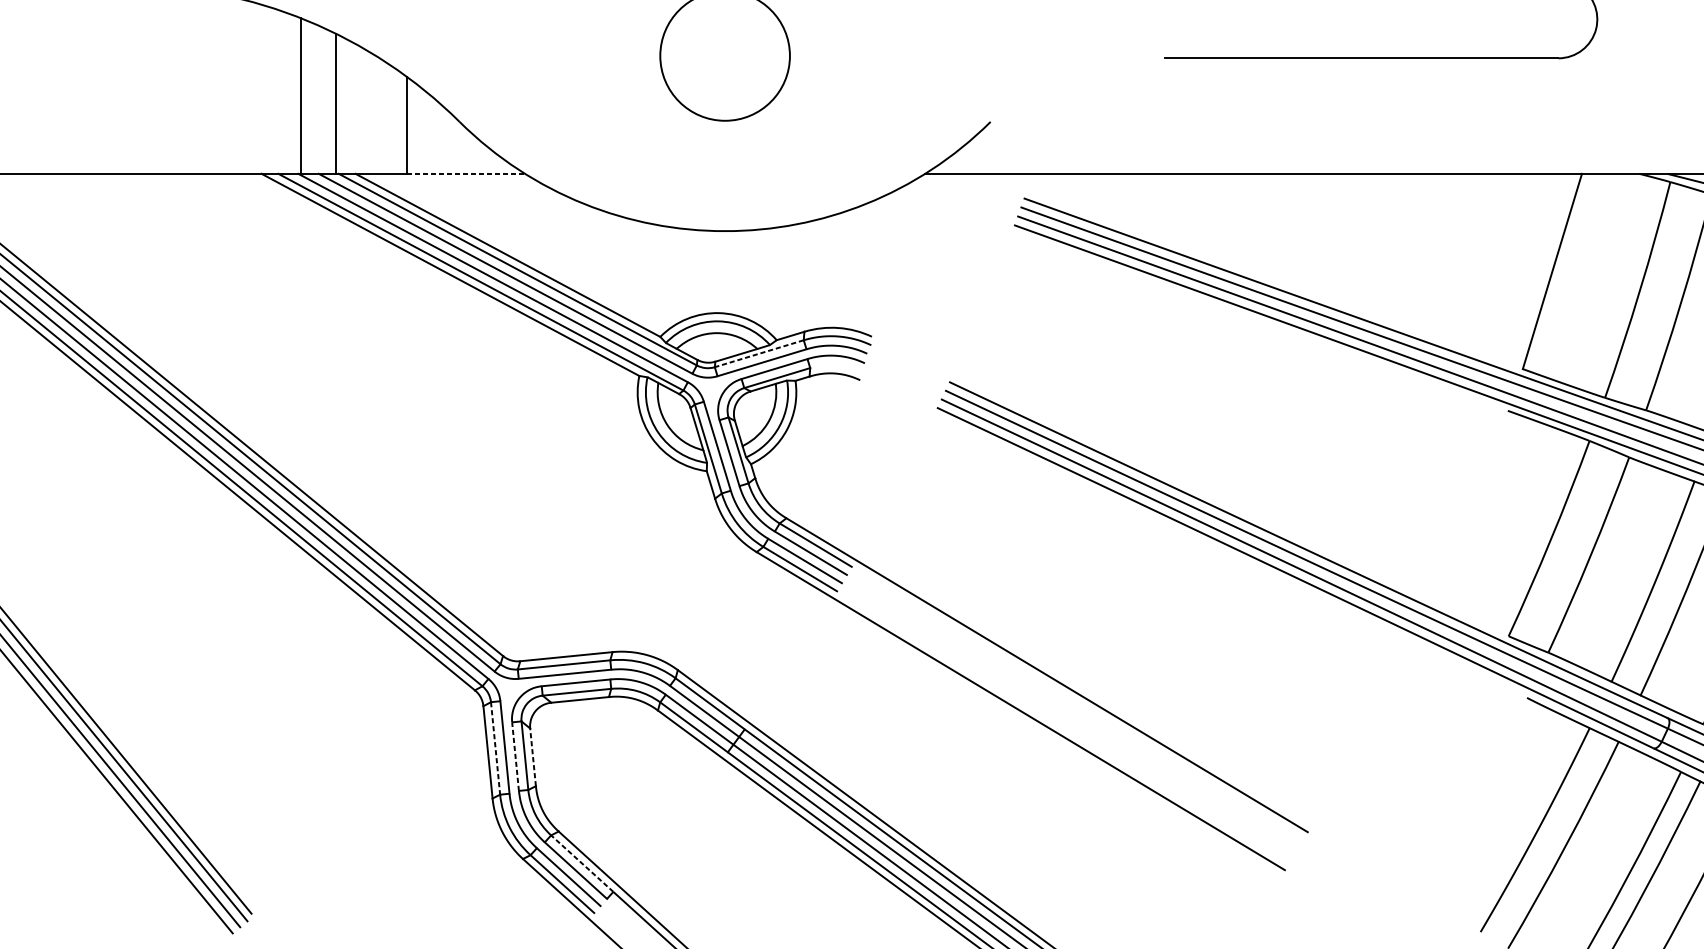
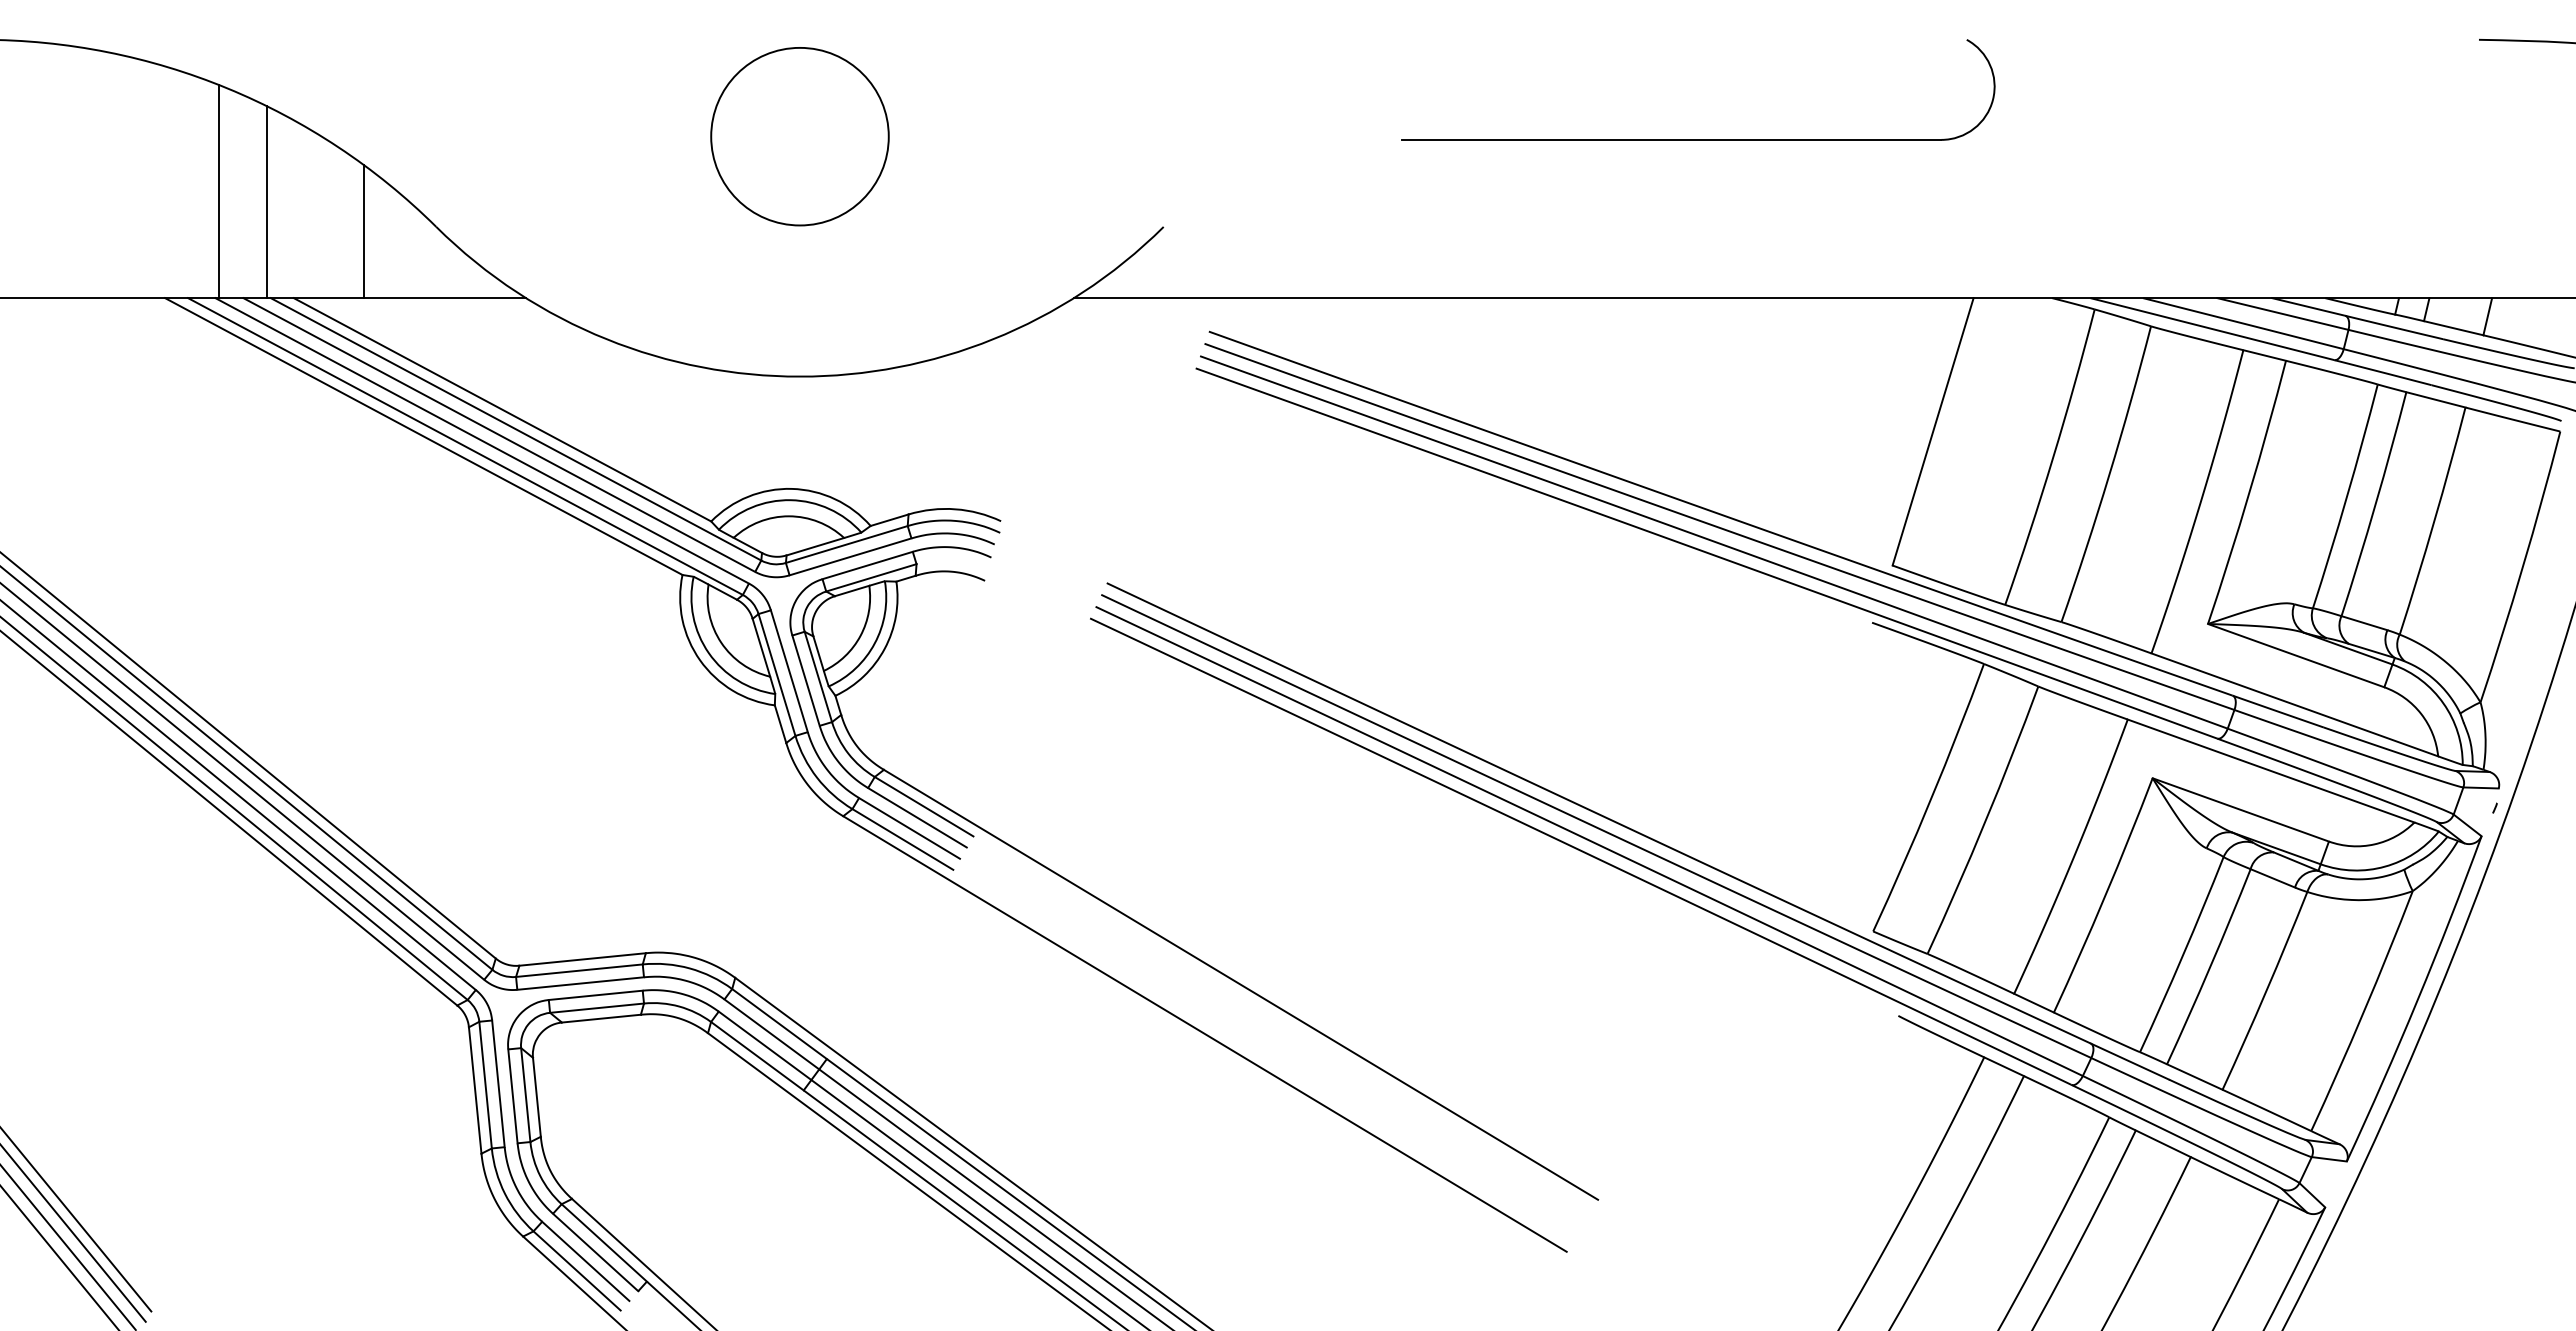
line: (466, 174) -> (445, 298), dashed -> solid
line: (759, 353) -> (846, 544), dashed -> solid
line: (495, 748) -> (485, 1085), dashed -> solid
line: (515, 756) -> (512, 1095), dashed -> solid
line: (532, 757) -> (536, 1097), dashed -> solid
line: (582, 863) -> (604, 1242), dashed -> solid

